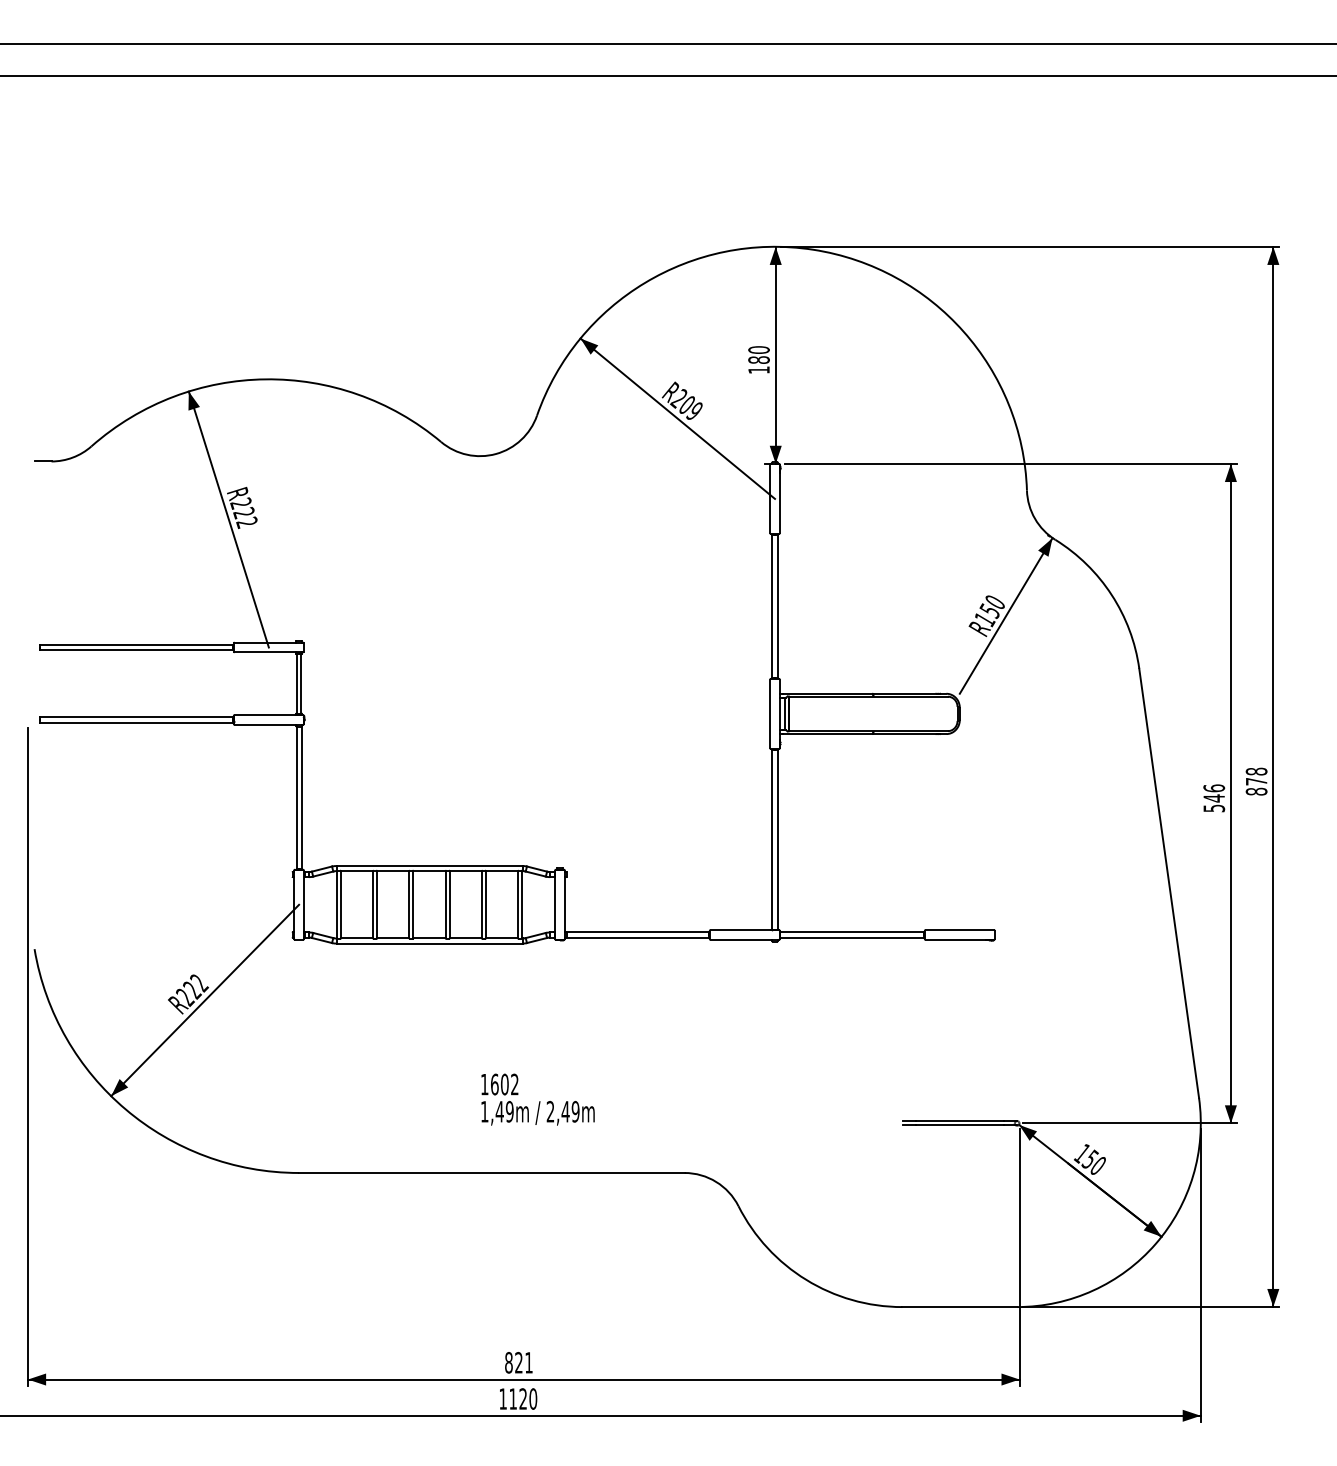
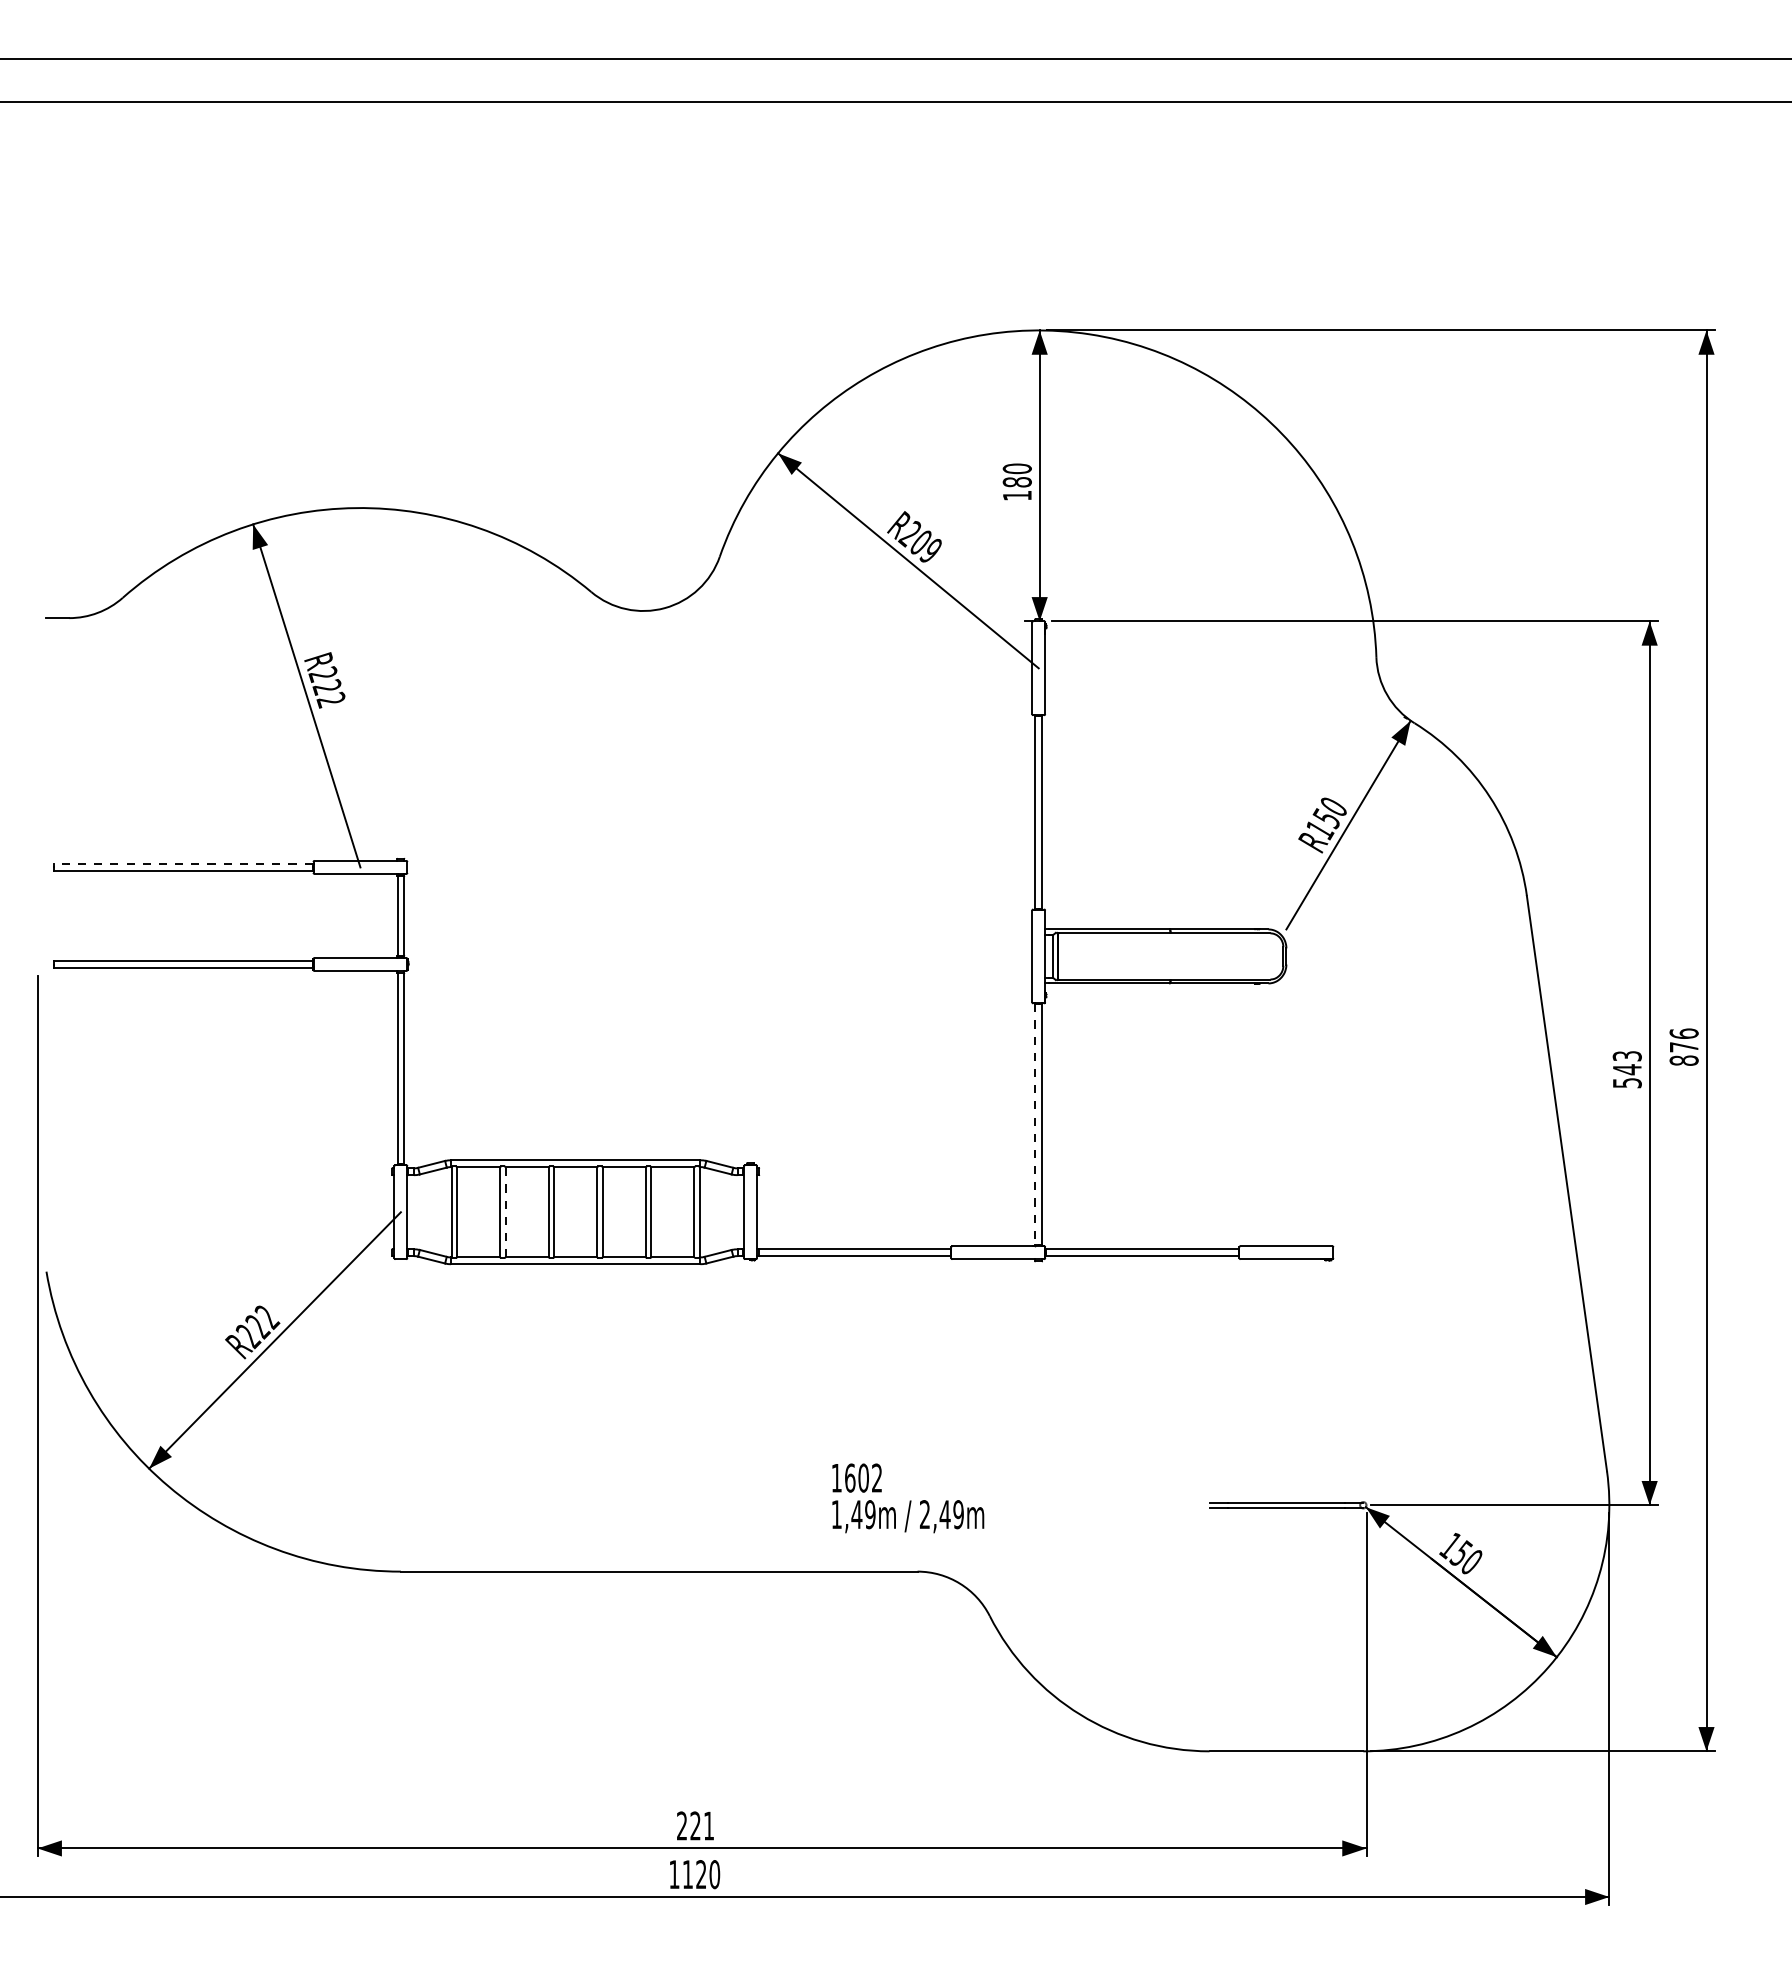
line: (136, 644) -> (183, 863), solid -> dashed
text: (1256, 771) -> (1683, 1033), 878 -> 876
text: (1213, 787) -> (1626, 1055), 546 -> 543
line: (772, 839) -> (1035, 1124), solid -> dashed
line: (377, 904) -> (505, 1211), solid -> dashed
text: (538, 1099) -> (908, 1498), moved
text: (509, 1362) -> (682, 1825), 821 -> 221

